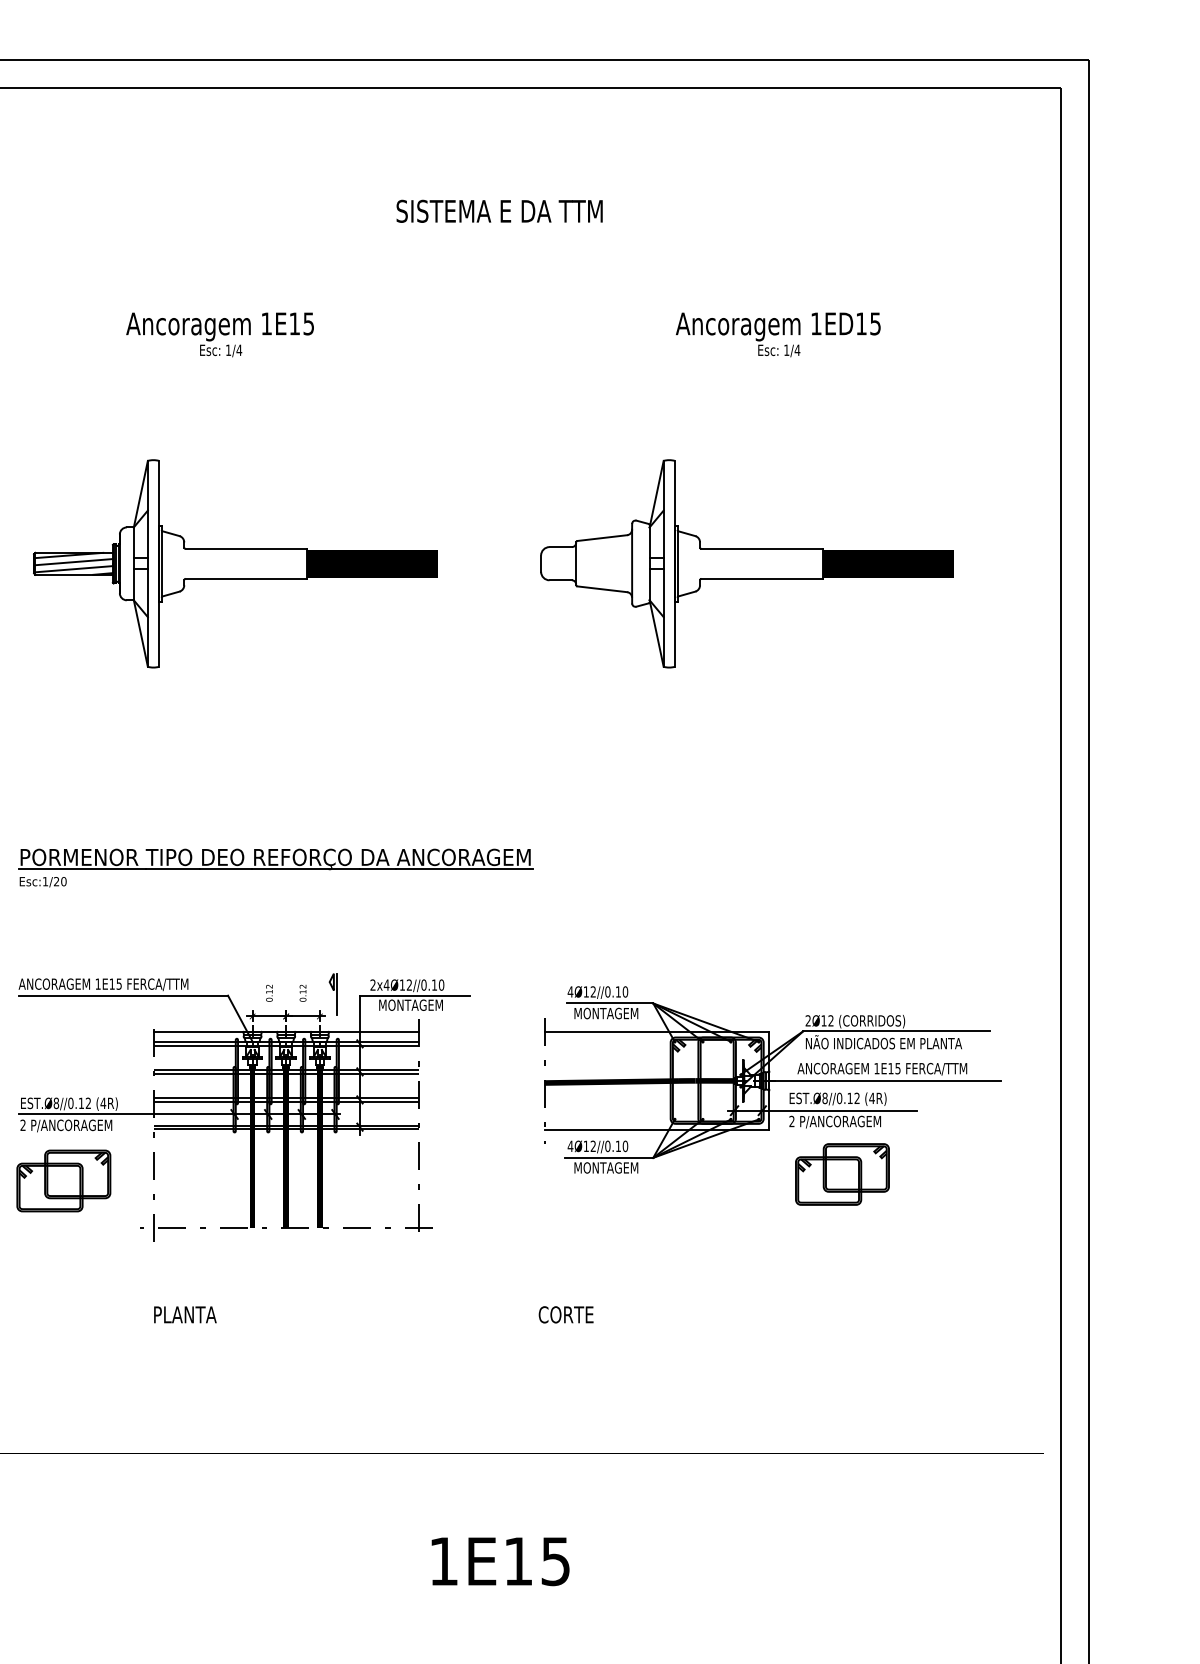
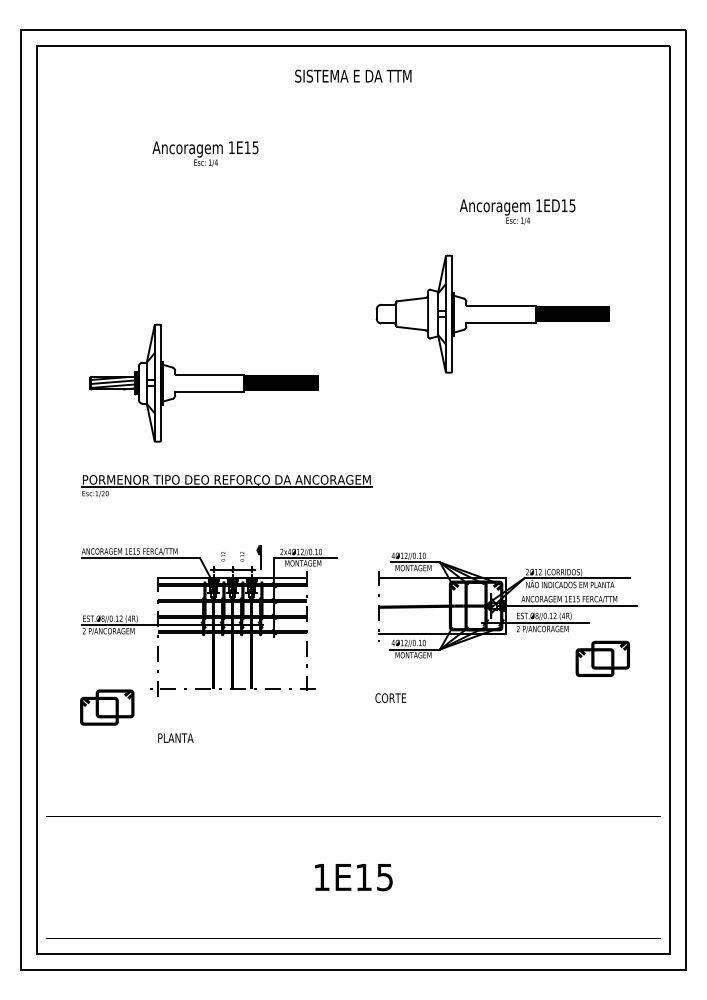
text: (500, 210) -> (353, 75), moved
text: (220, 334) -> (205, 153), moved
text: (778, 334) -> (517, 211), moved
part: (234, 562) -> (203, 382), moved
part: (841, 1173) -> (602, 658), moved
part: (64, 1180) -> (107, 707), moved
text: (565, 1313) -> (390, 697), moved

